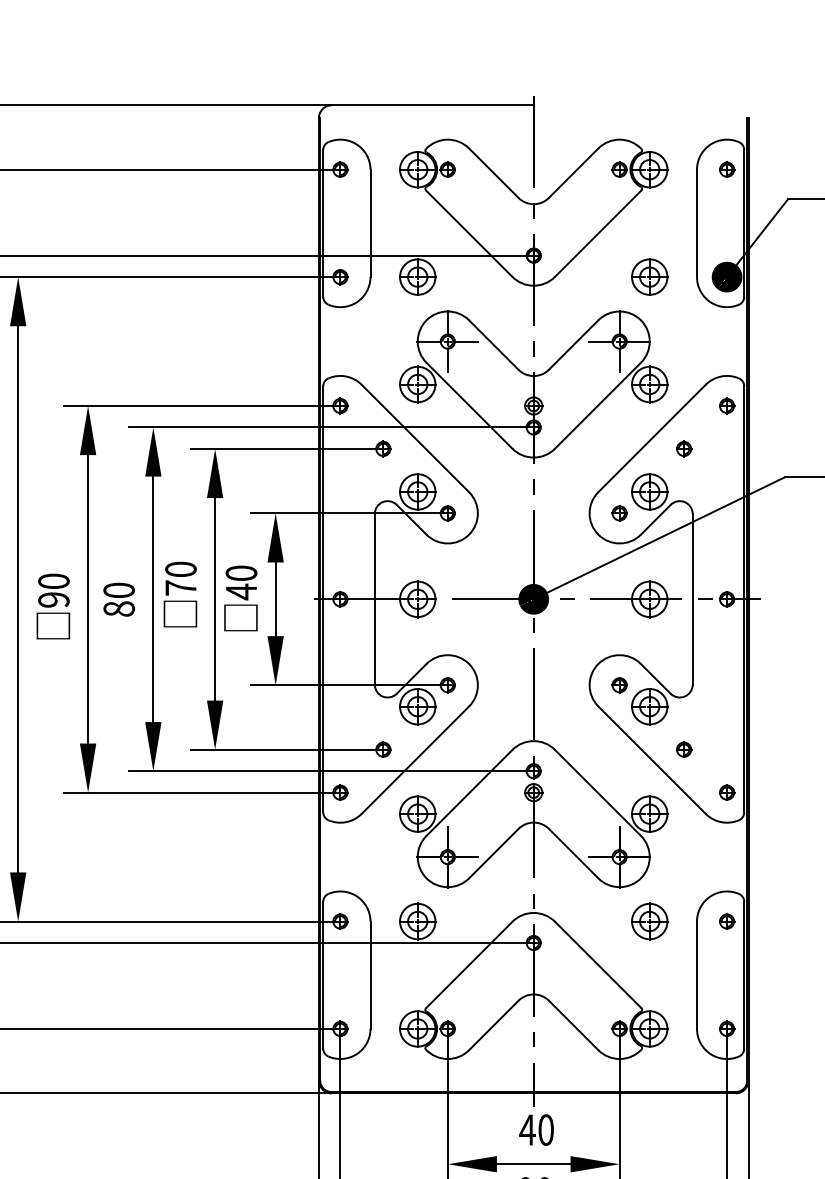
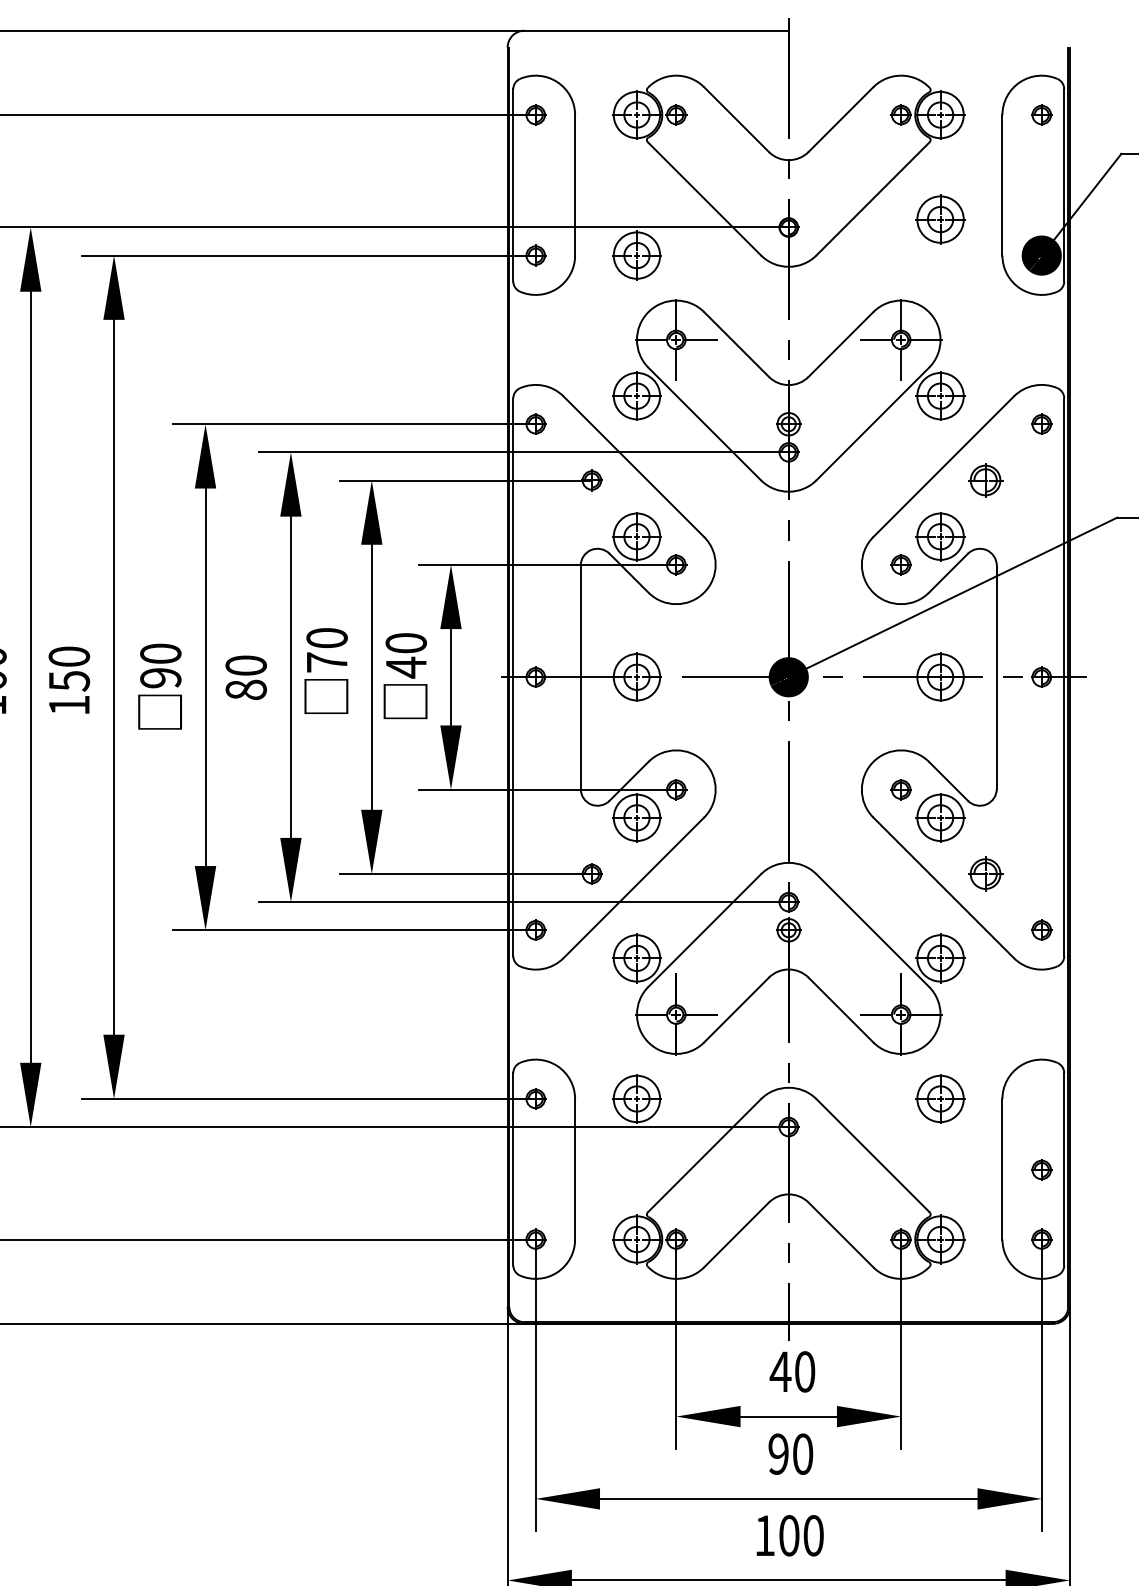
part: (649, 277) -> (940, 219), moved
part: (684, 448) -> (985, 480), size x1.6
part: (684, 749) -> (985, 873), size x1.6
part: (726, 921) -> (1041, 1169), moved

